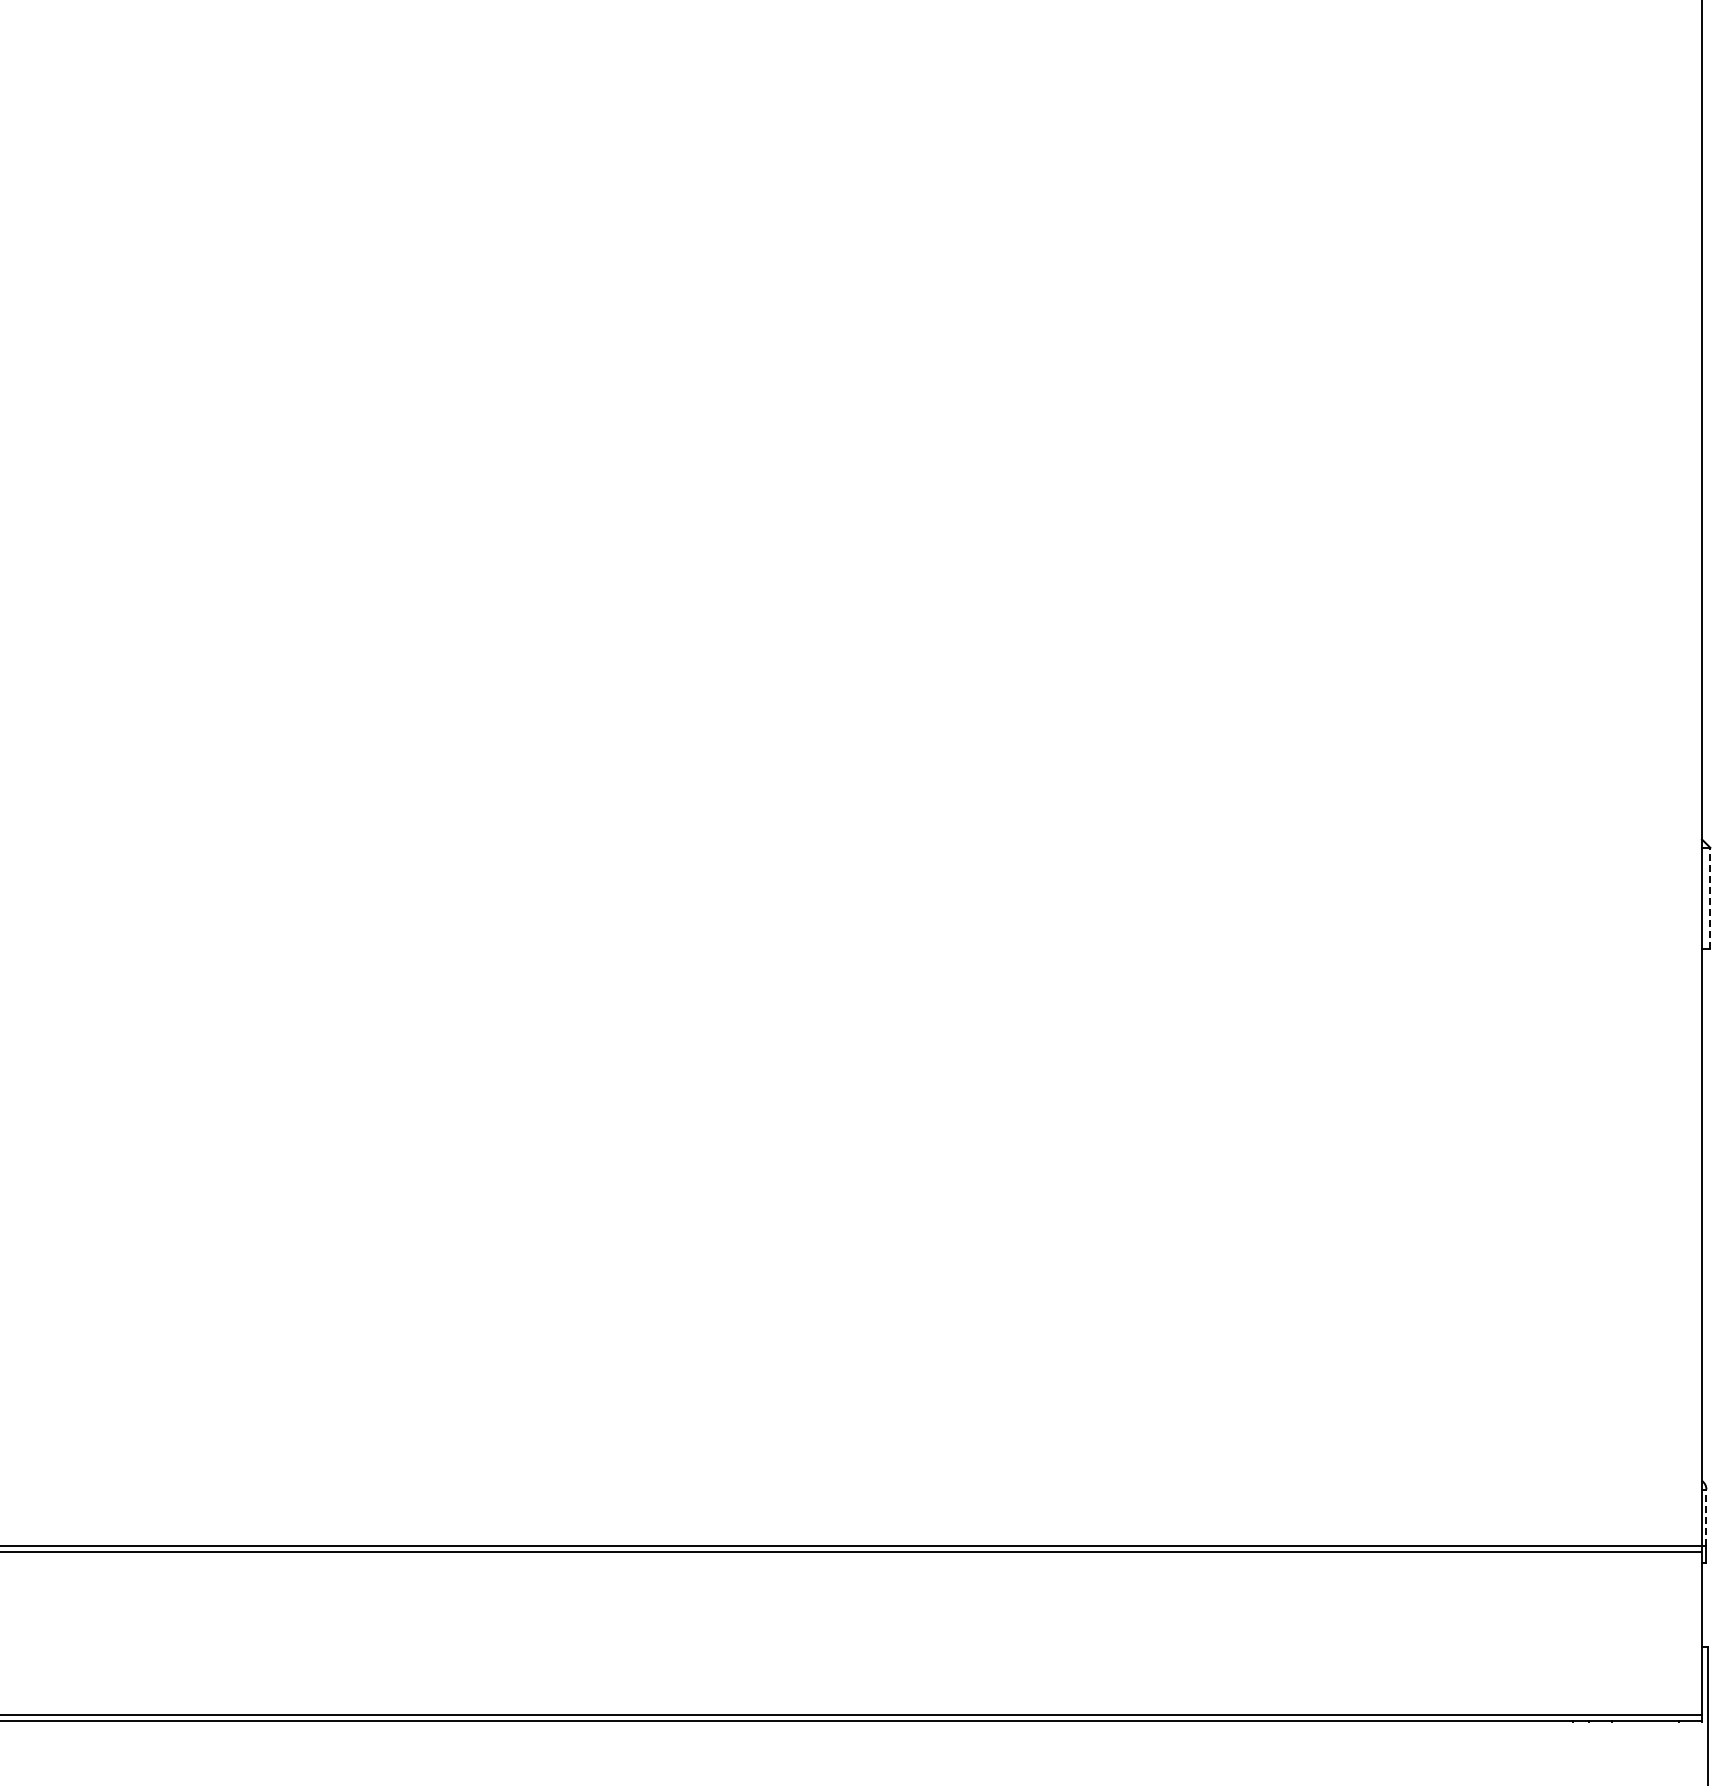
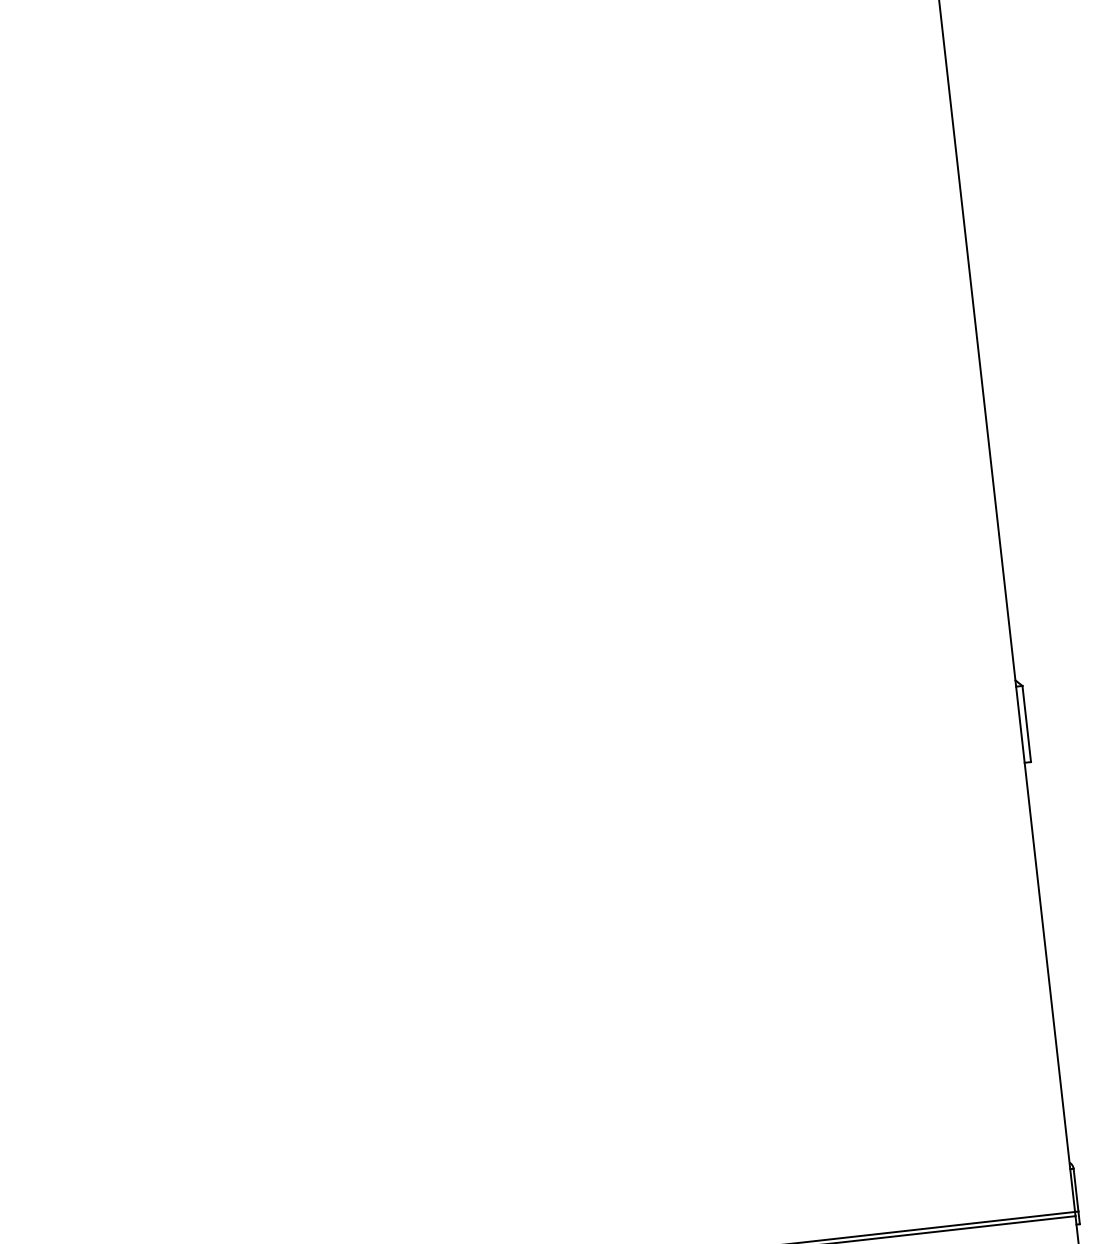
line: (1710, 898) -> (1026, 724), dashed -> solid
line: (1706, 1517) -> (1076, 1189), dashed -> solid

